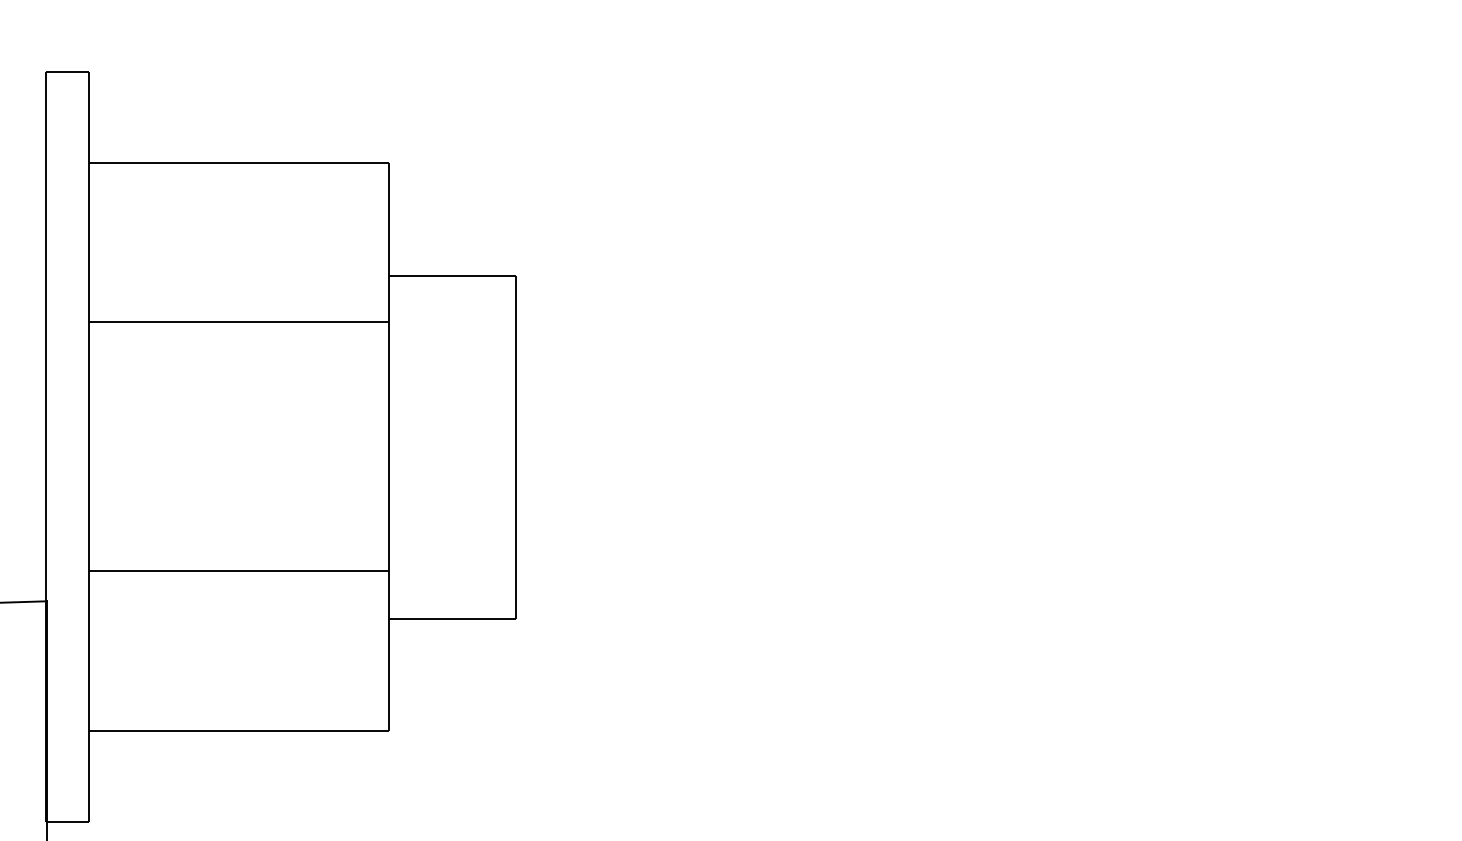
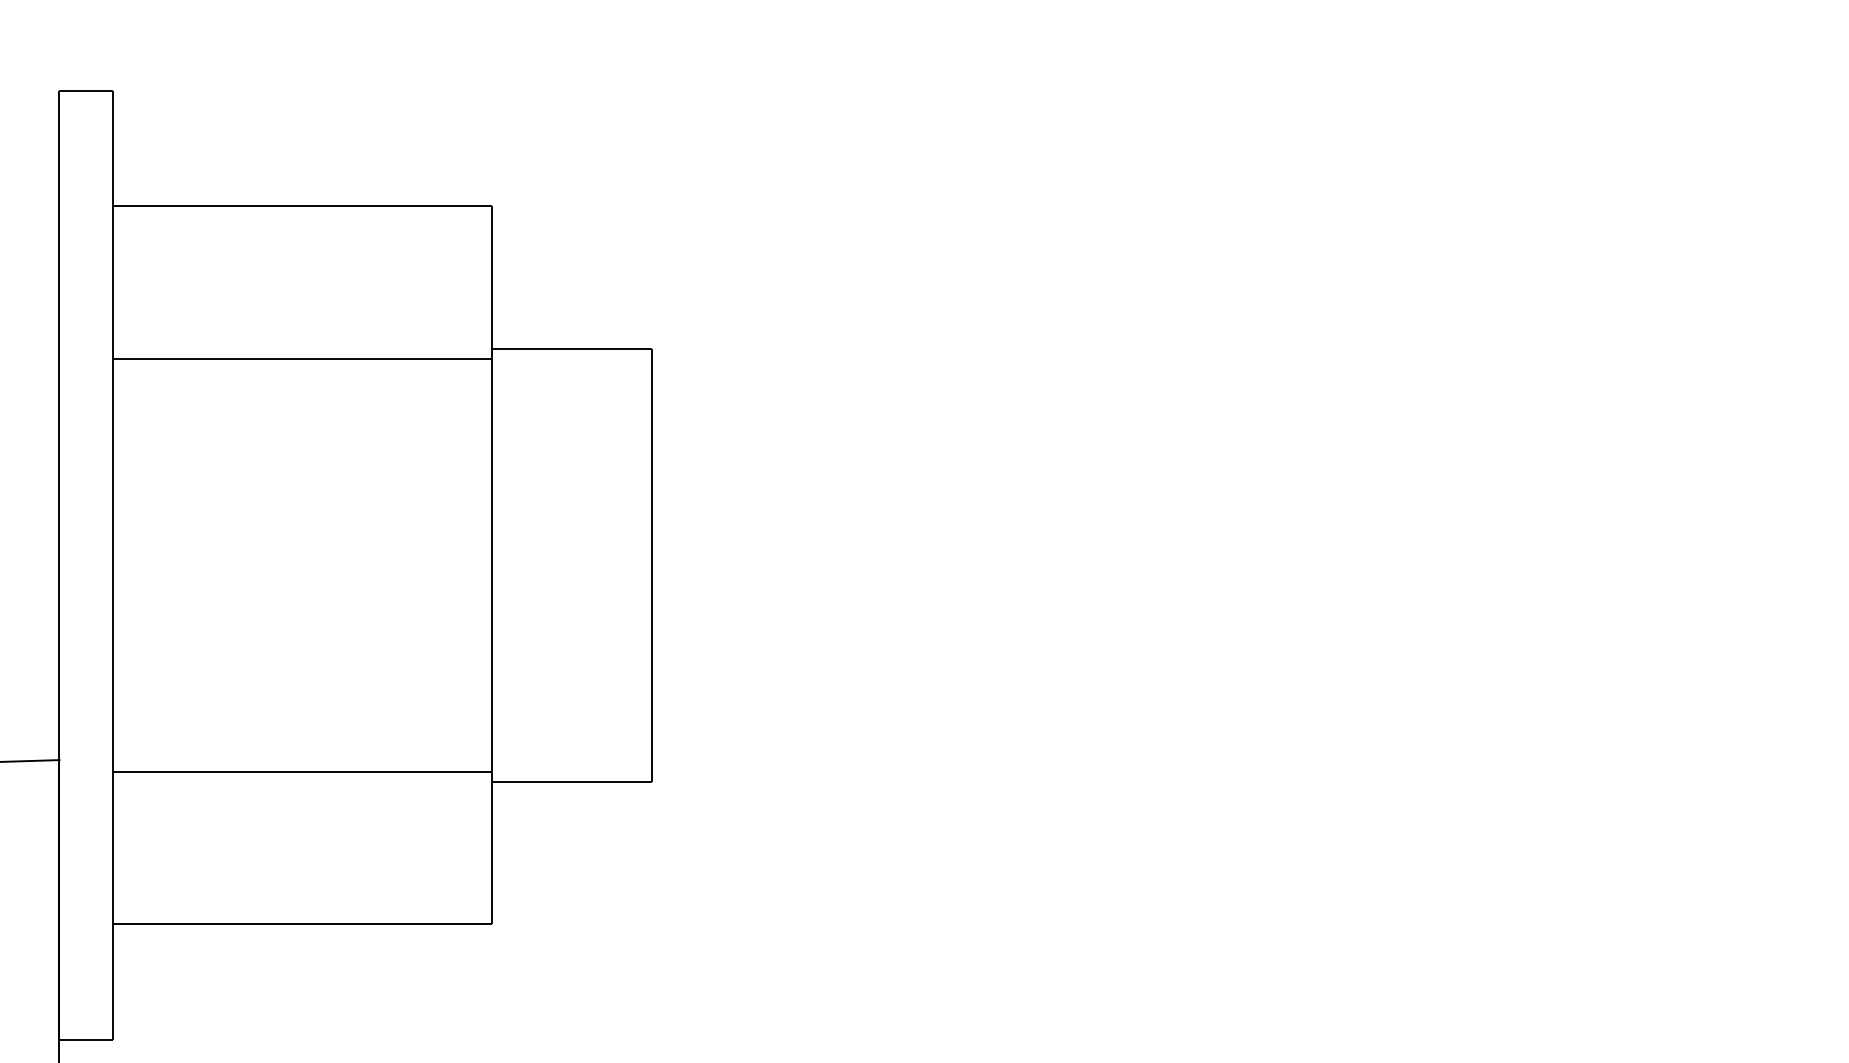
line: (239, 321) -> (303, 358), moved
line: (239, 570) -> (303, 771), moved

